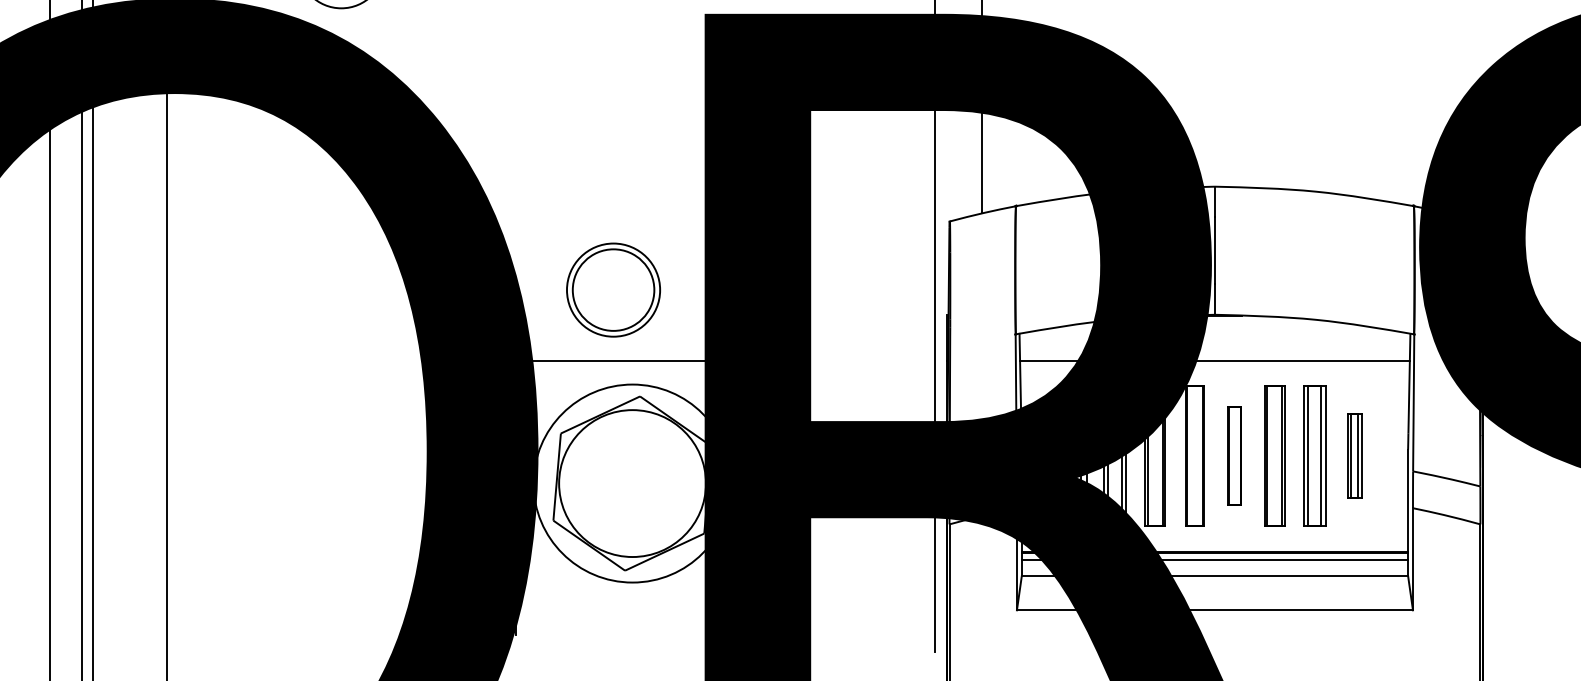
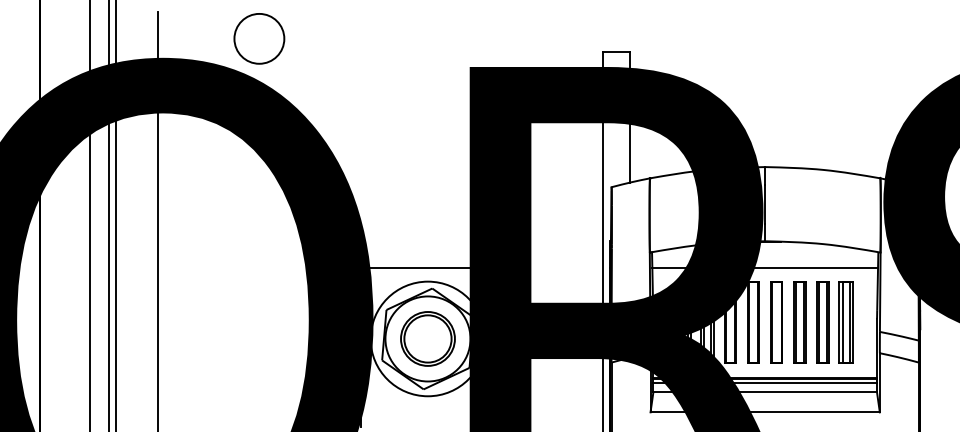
part: (612, 289) -> (427, 338), moved
part: (1234, 455) -> (776, 322), size x1.43
part: (1353, 455) -> (845, 322), size x1.67

